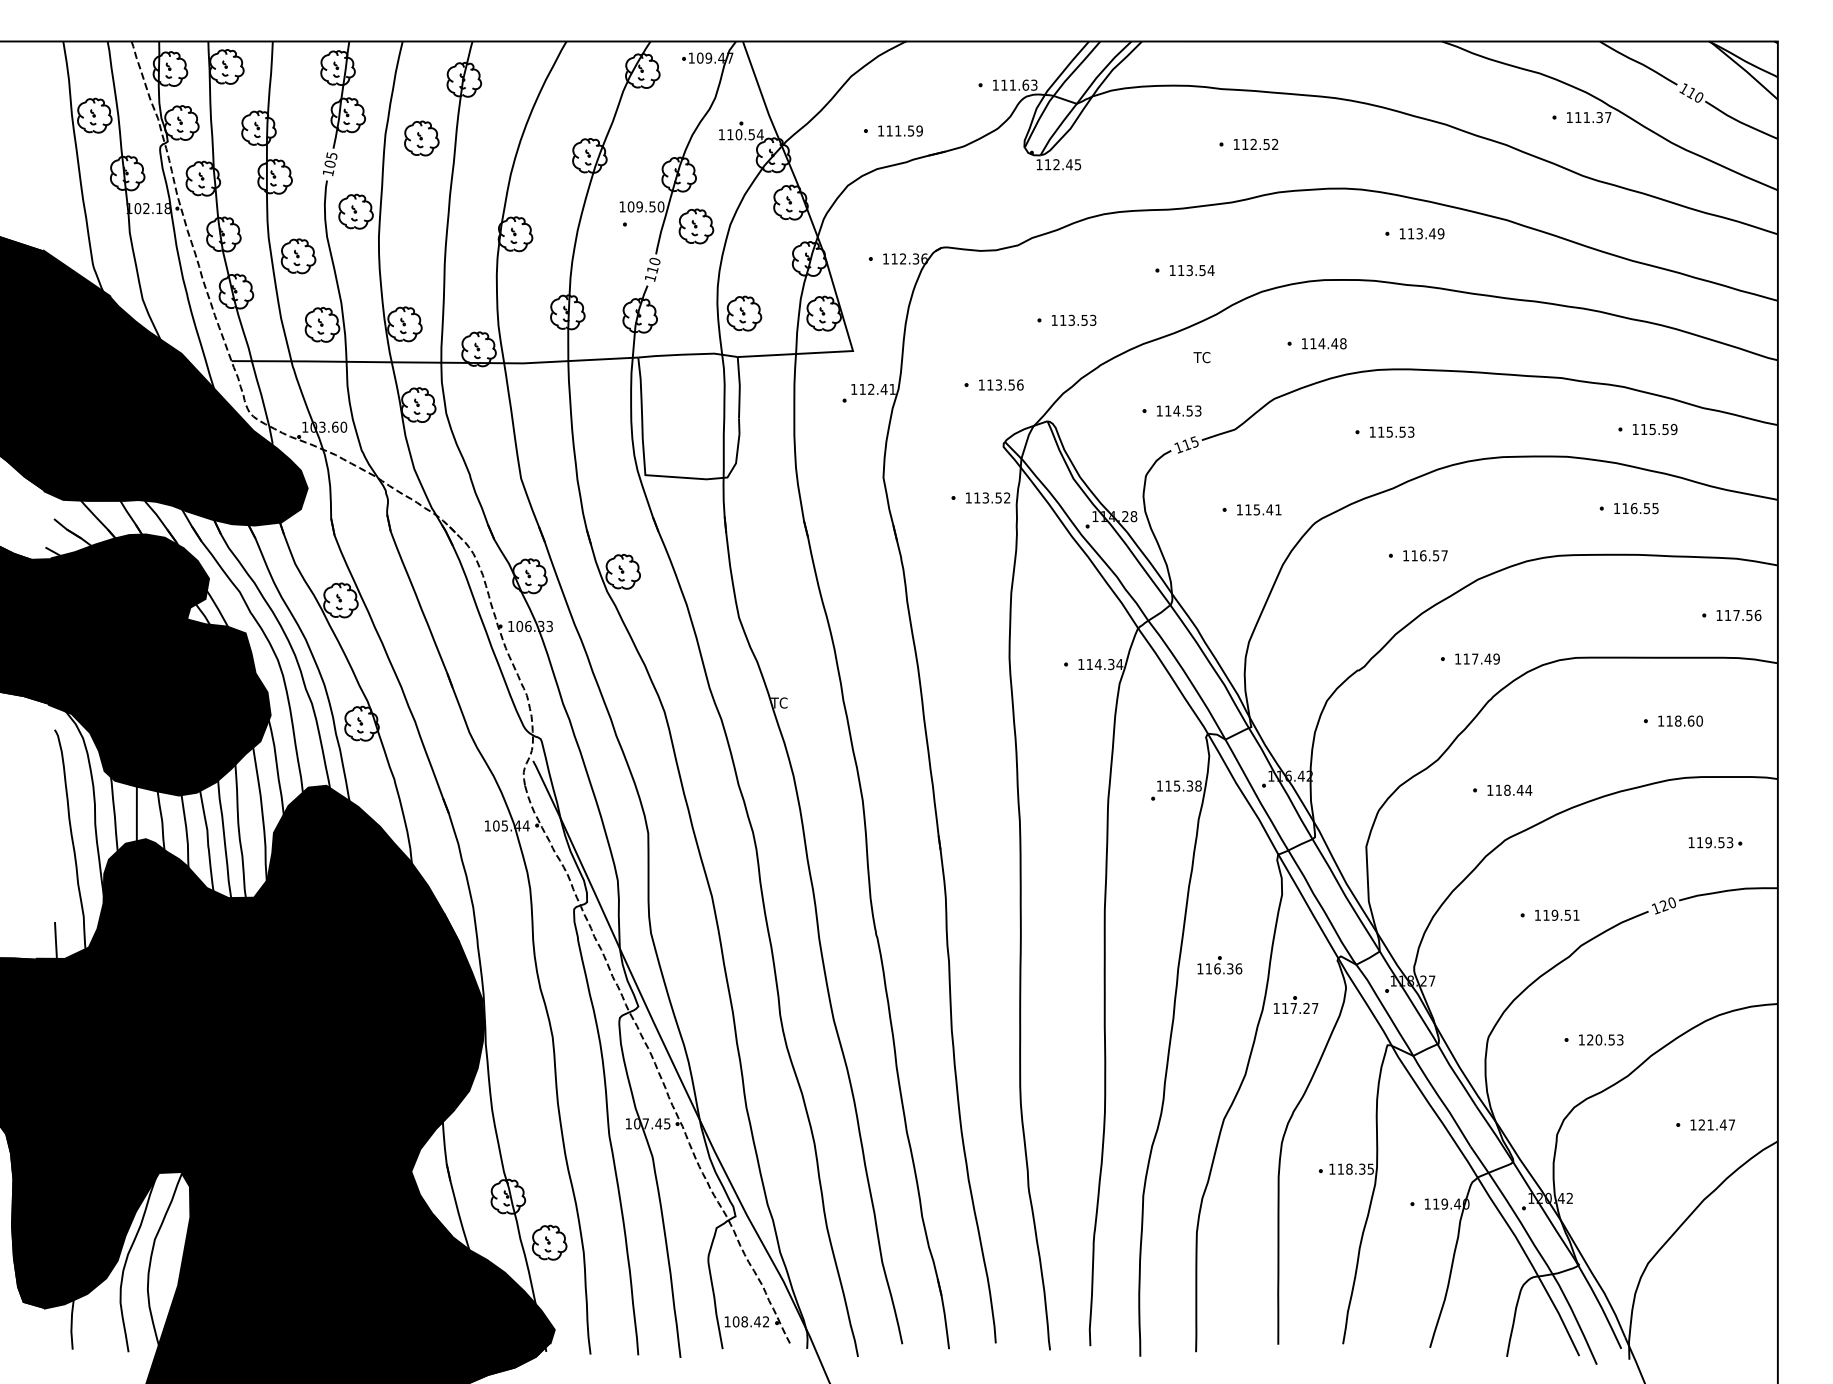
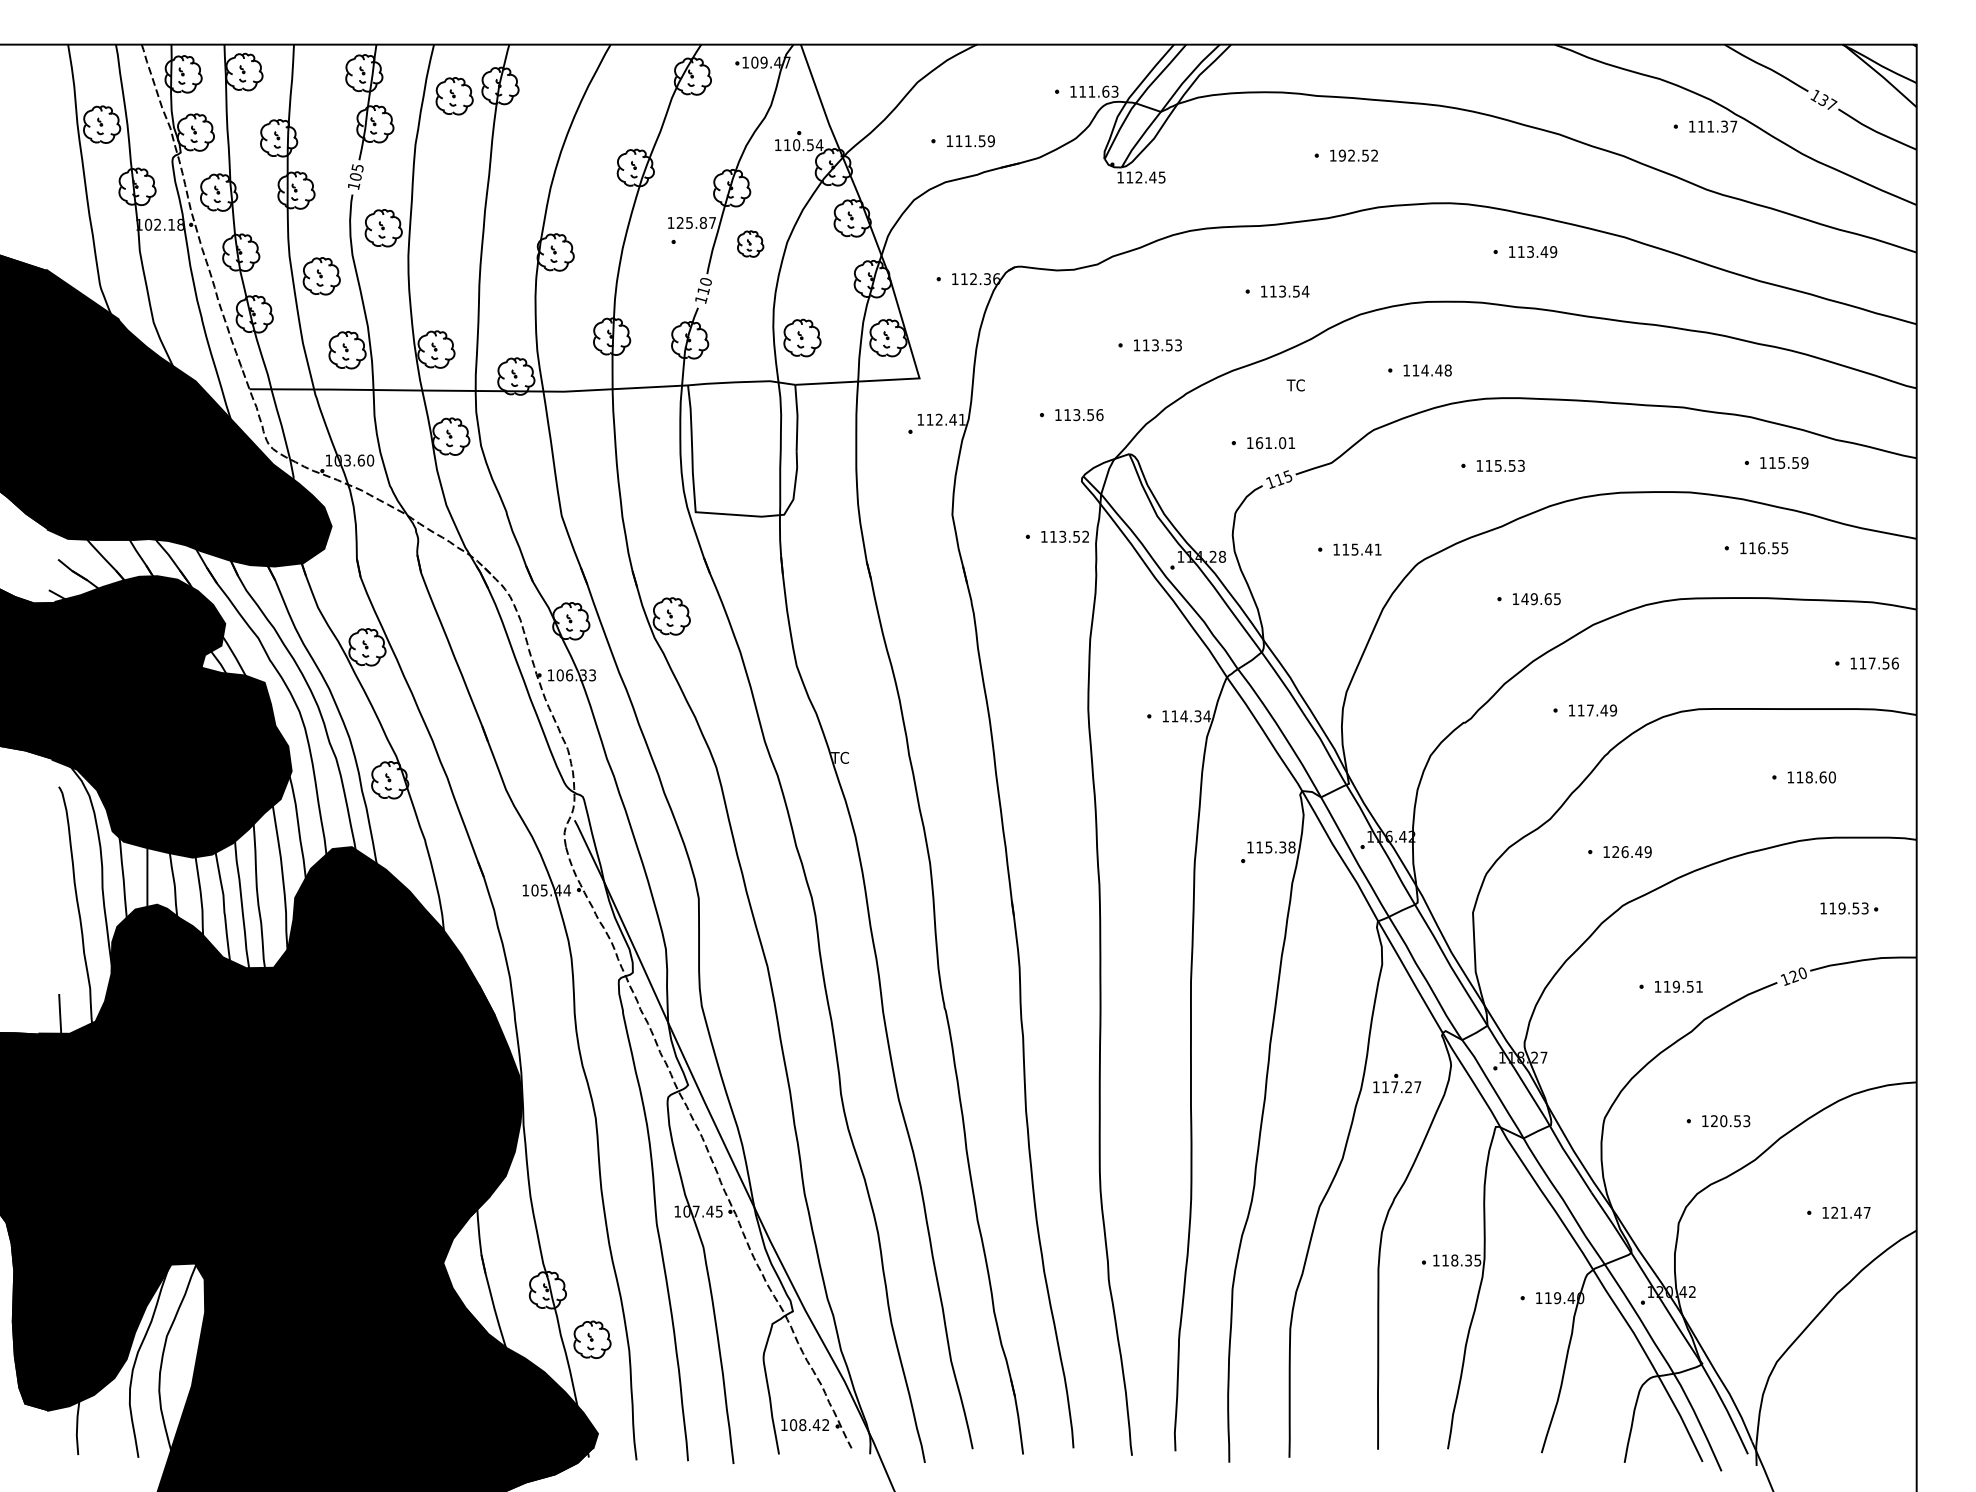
text: (1695, 95) -> (1827, 102), 110 -> 137
part: (421, 138) -> (454, 96), moved
text: (1244, 144) -> (1341, 155), 112.52 -> 192.52
text: (646, 206) -> (696, 222), 109.50 -> 125.87
part: (696, 225) -> (750, 243), size x0.7
text: (1183, 411) -> (1275, 443), 114.53 -> 161.01
text: (1428, 556) -> (1540, 599), 116.57 -> 149.65
text: (1513, 790) -> (1631, 852), 118.44 -> 126.49
part: (1220, 965) -> (1315, 1040), removed

